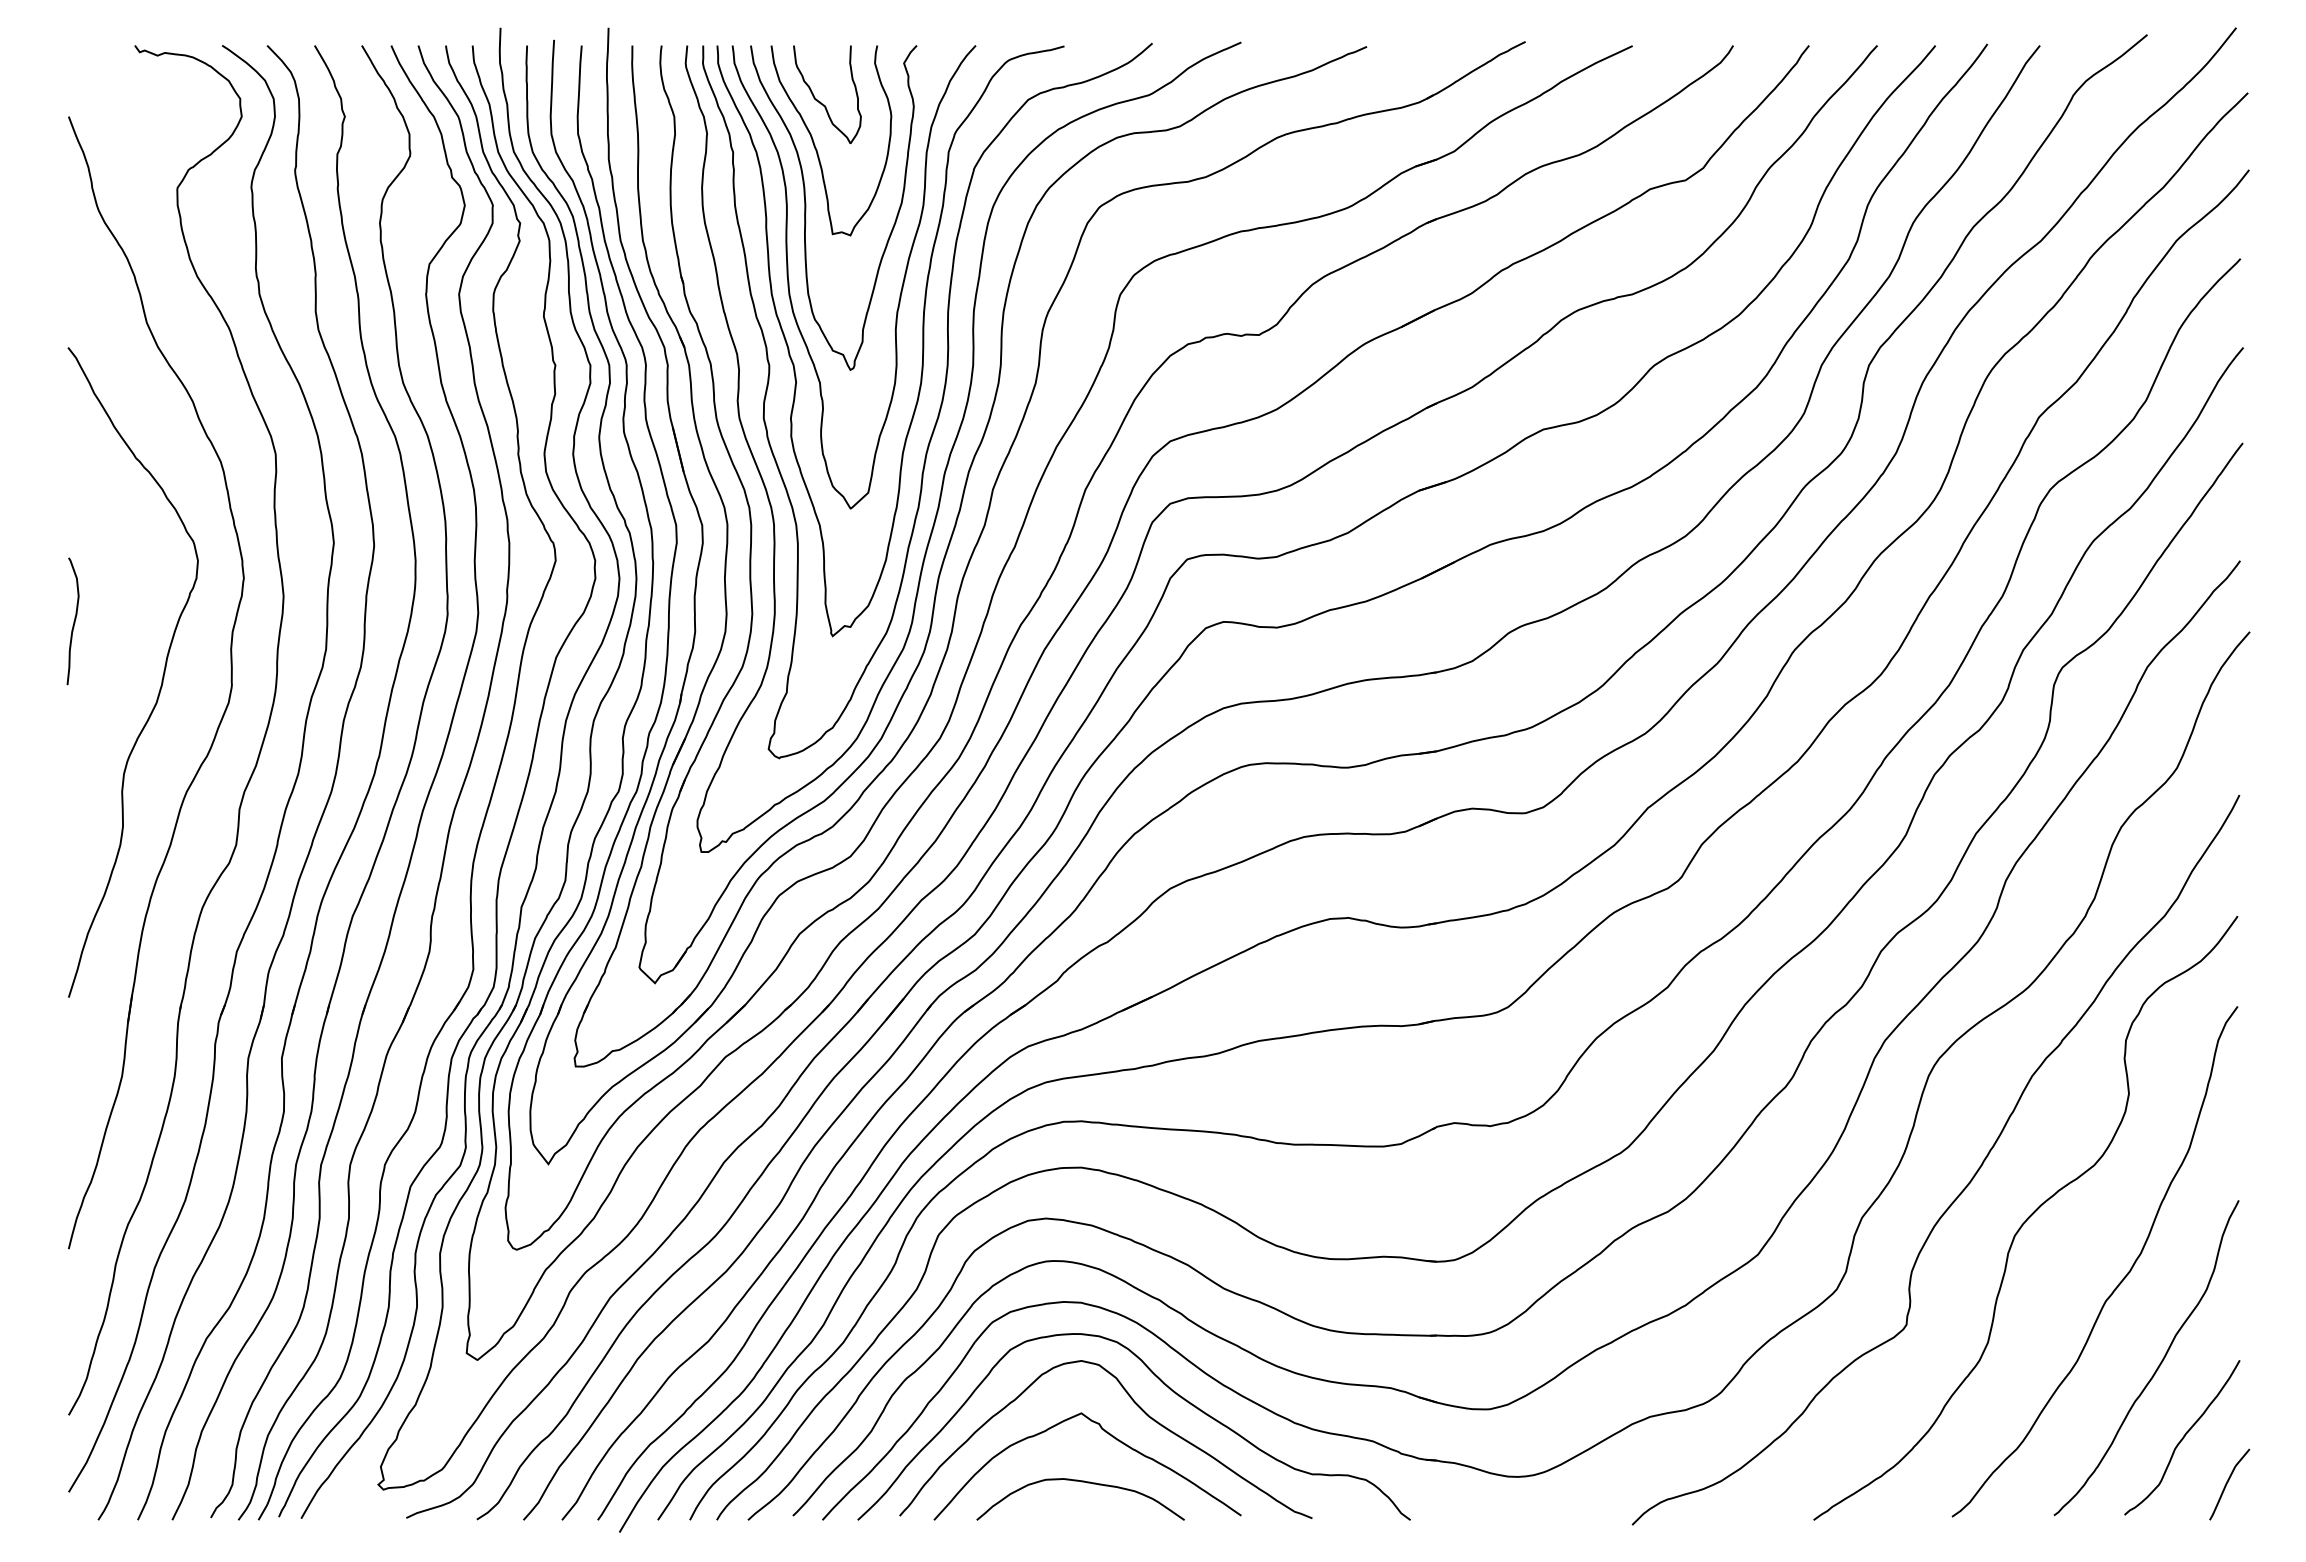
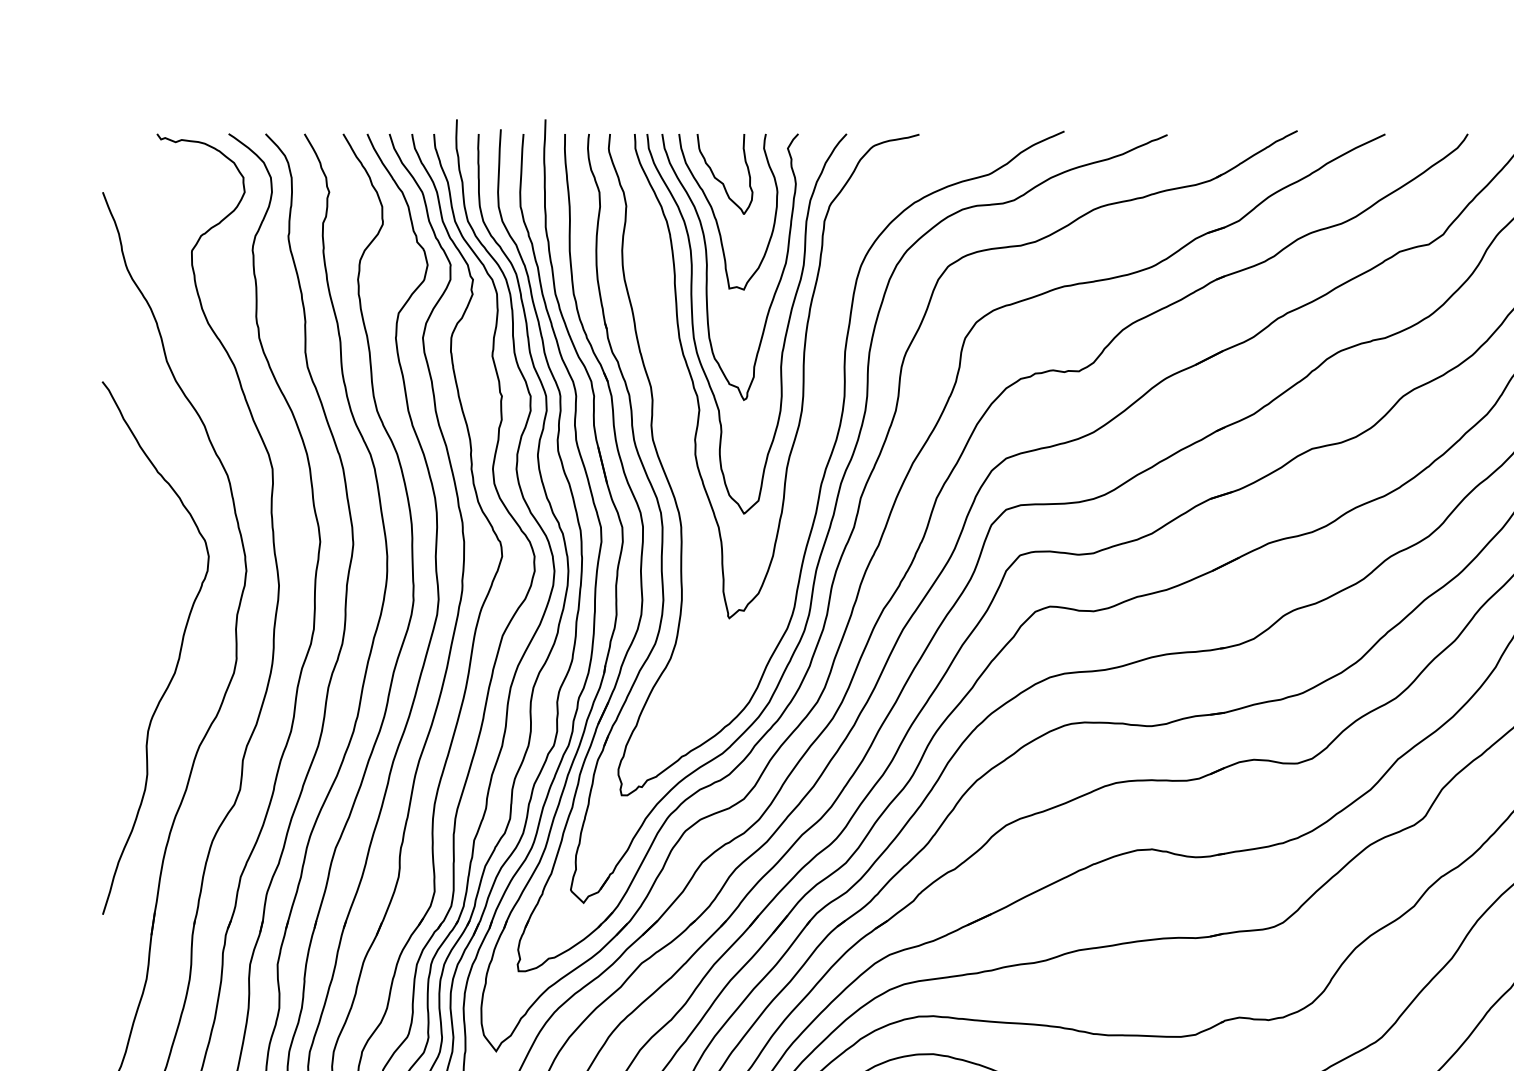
curve: (940, 403) -> (817, 427), removed
curve: (73, 621) -> (106, 606), removed

